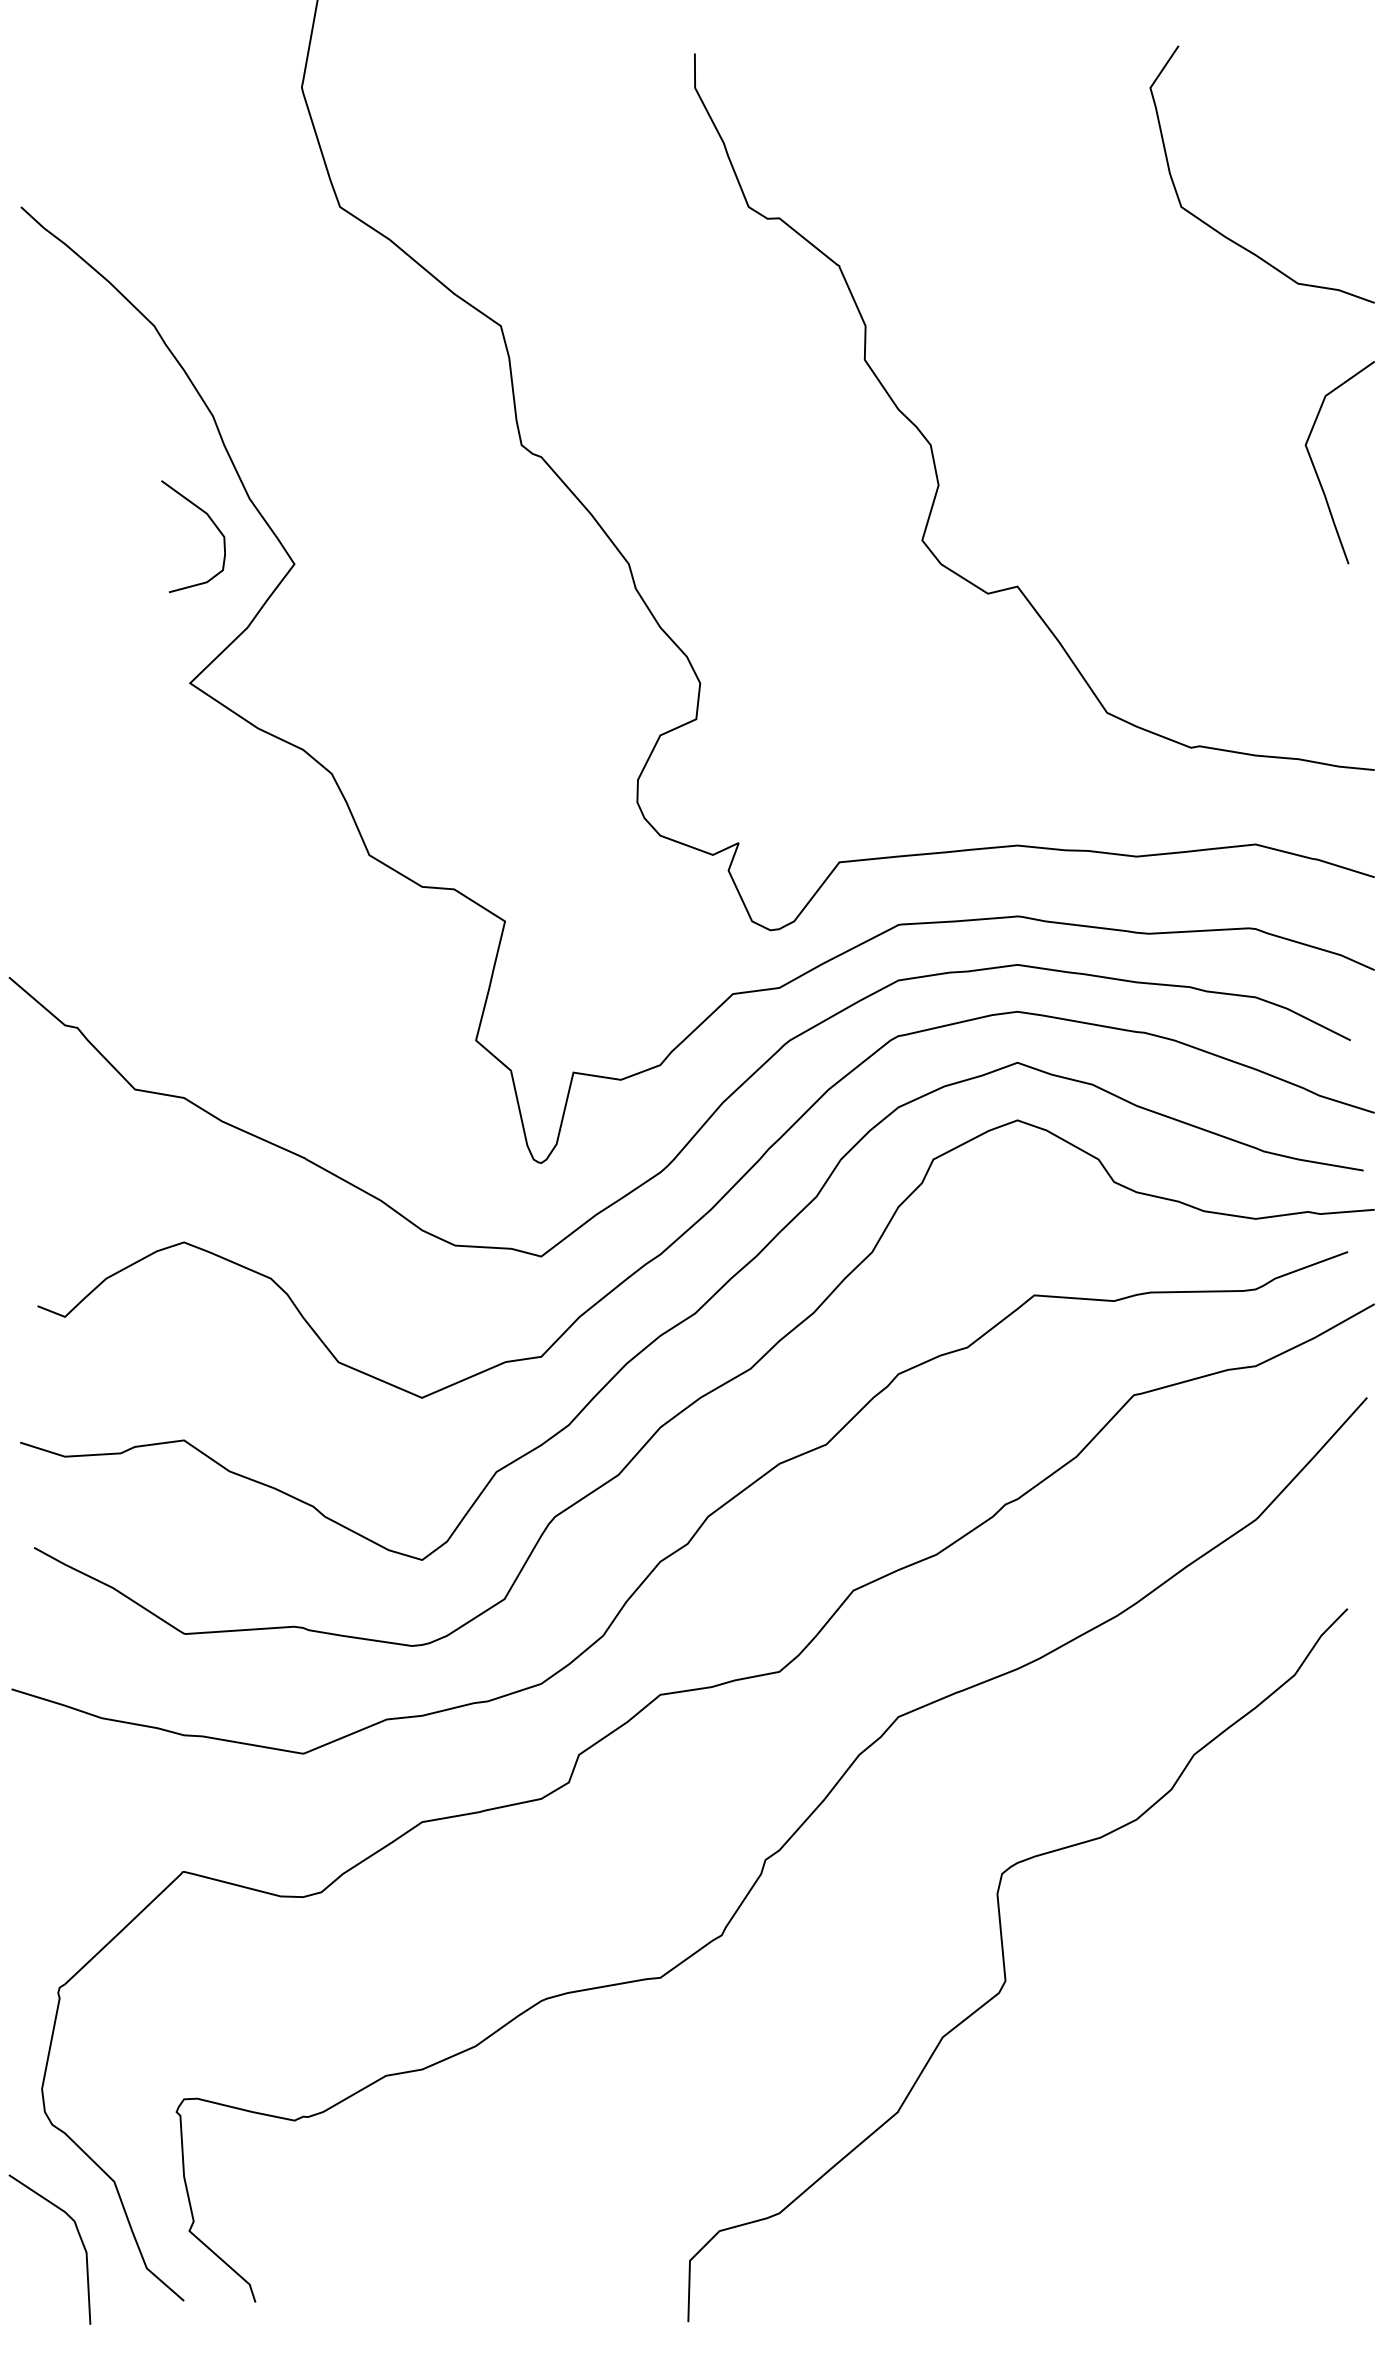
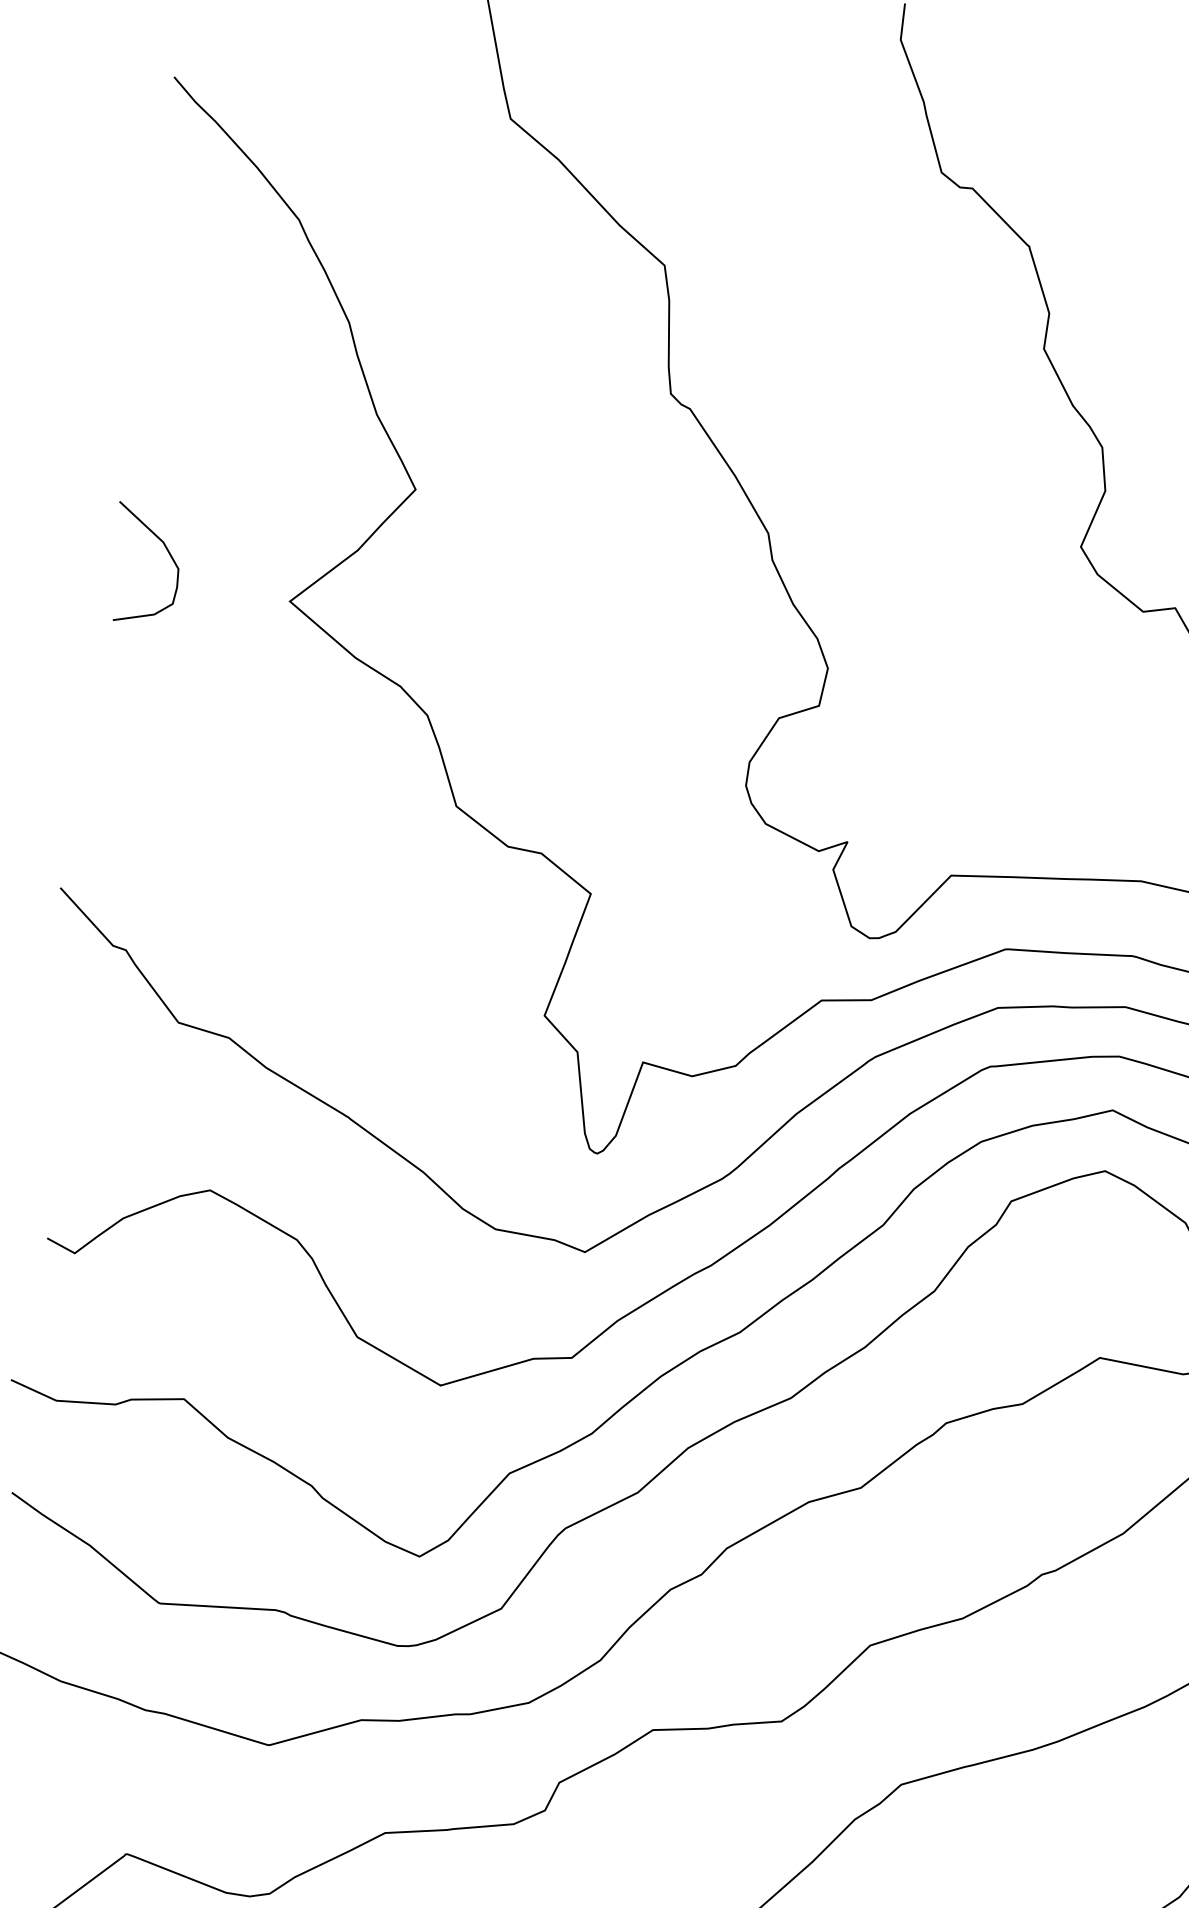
curve: (213, 524) -> (168, 554), moved

